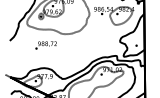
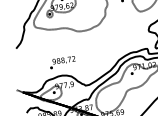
text: (45, 45) -> (61, 62), moved

